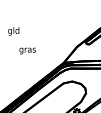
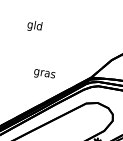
text: (27, 50) -> (44, 73), moved

